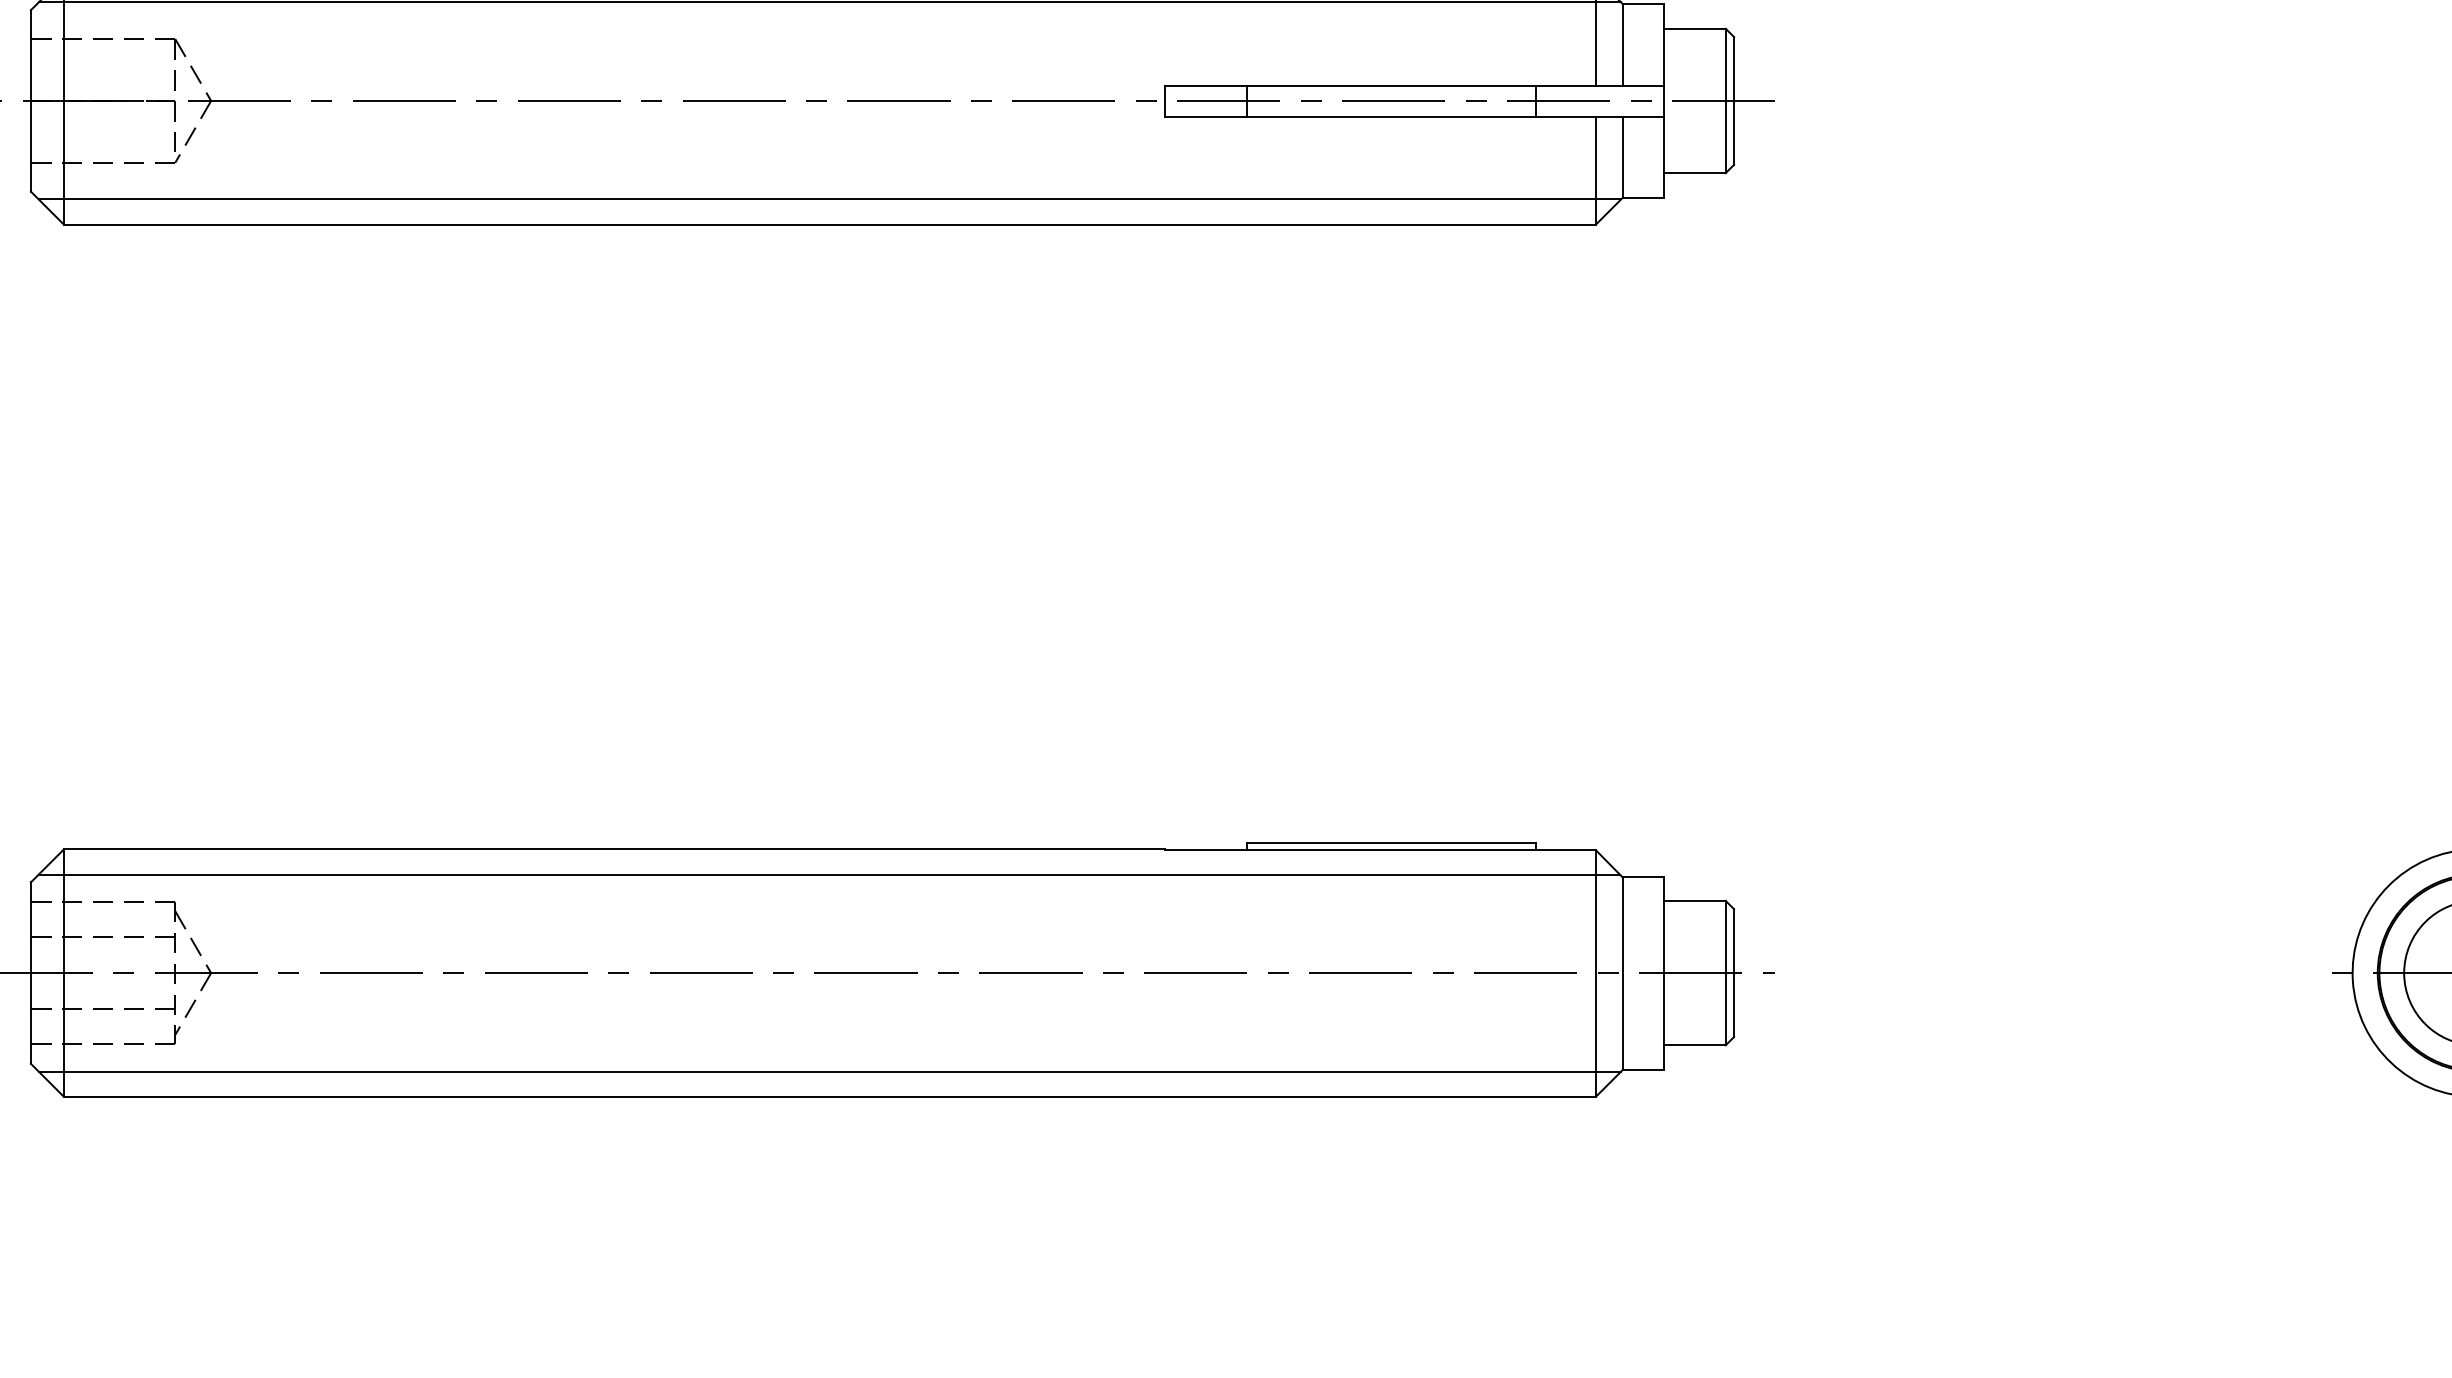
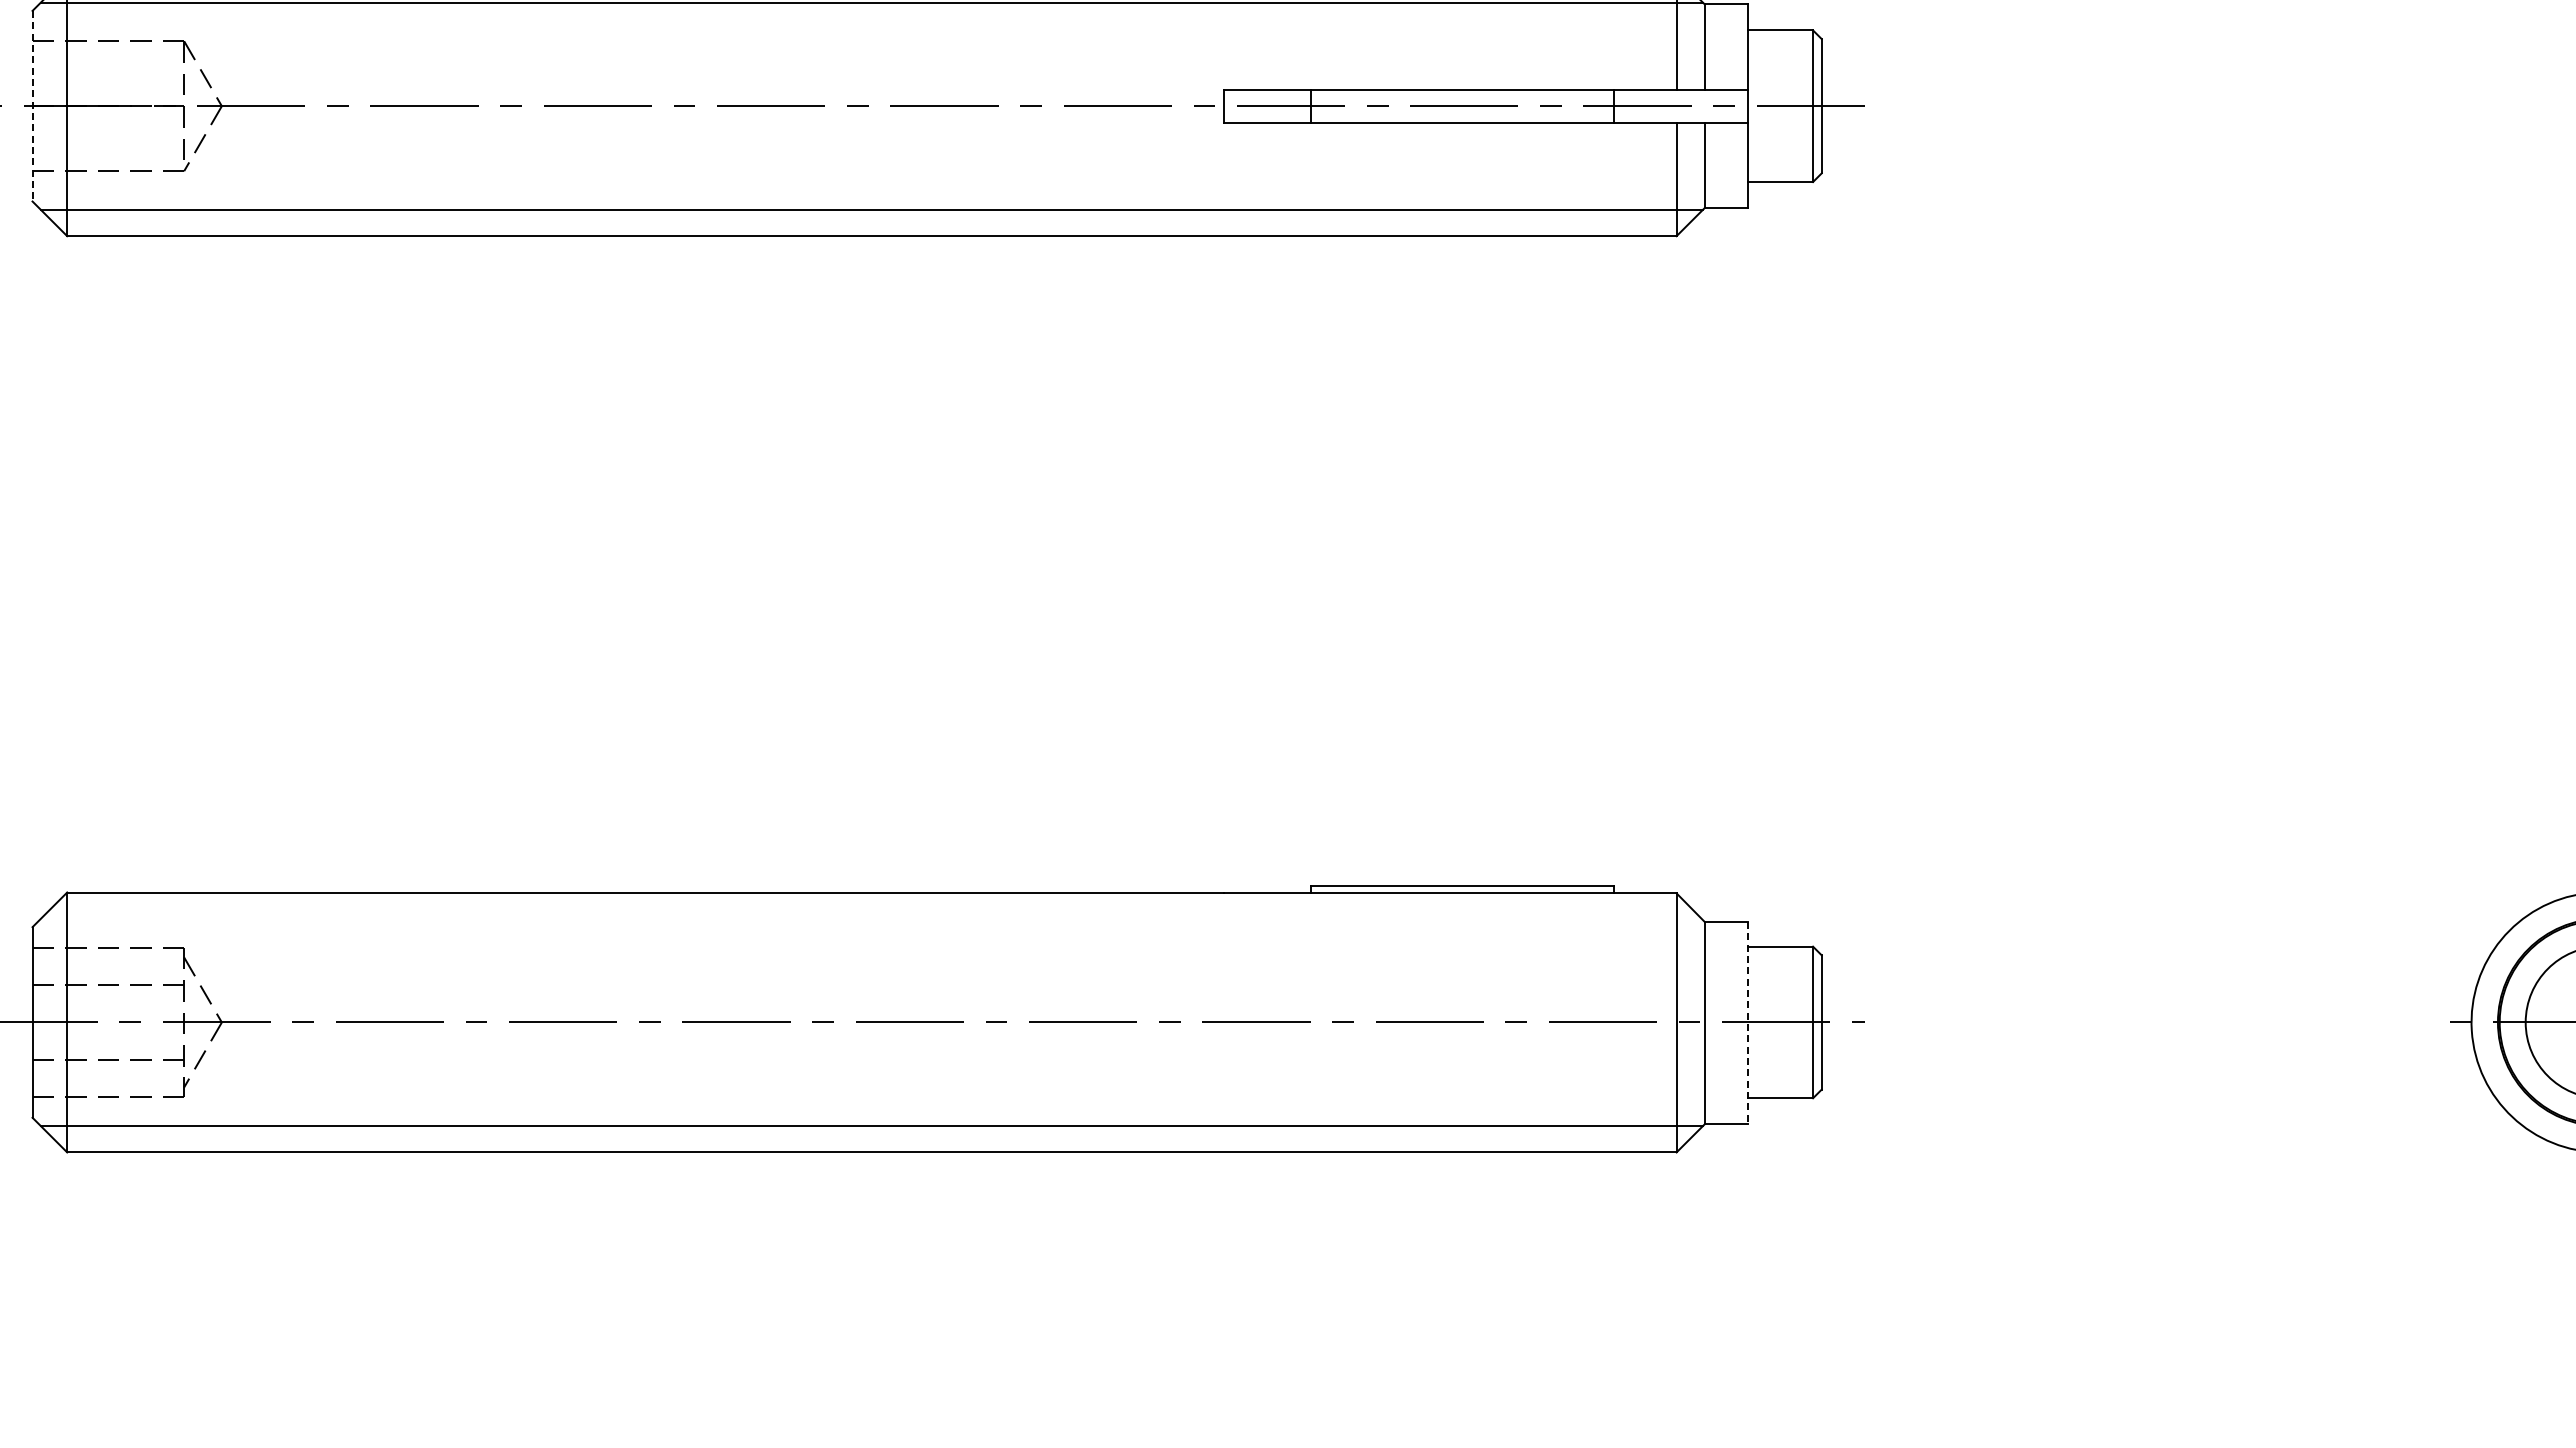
line: (30, 101) -> (32, 106), solid -> dashed
line: (828, 874) -> (870, 918), removed
line: (1664, 974) -> (1748, 1023), solid -> dashed

